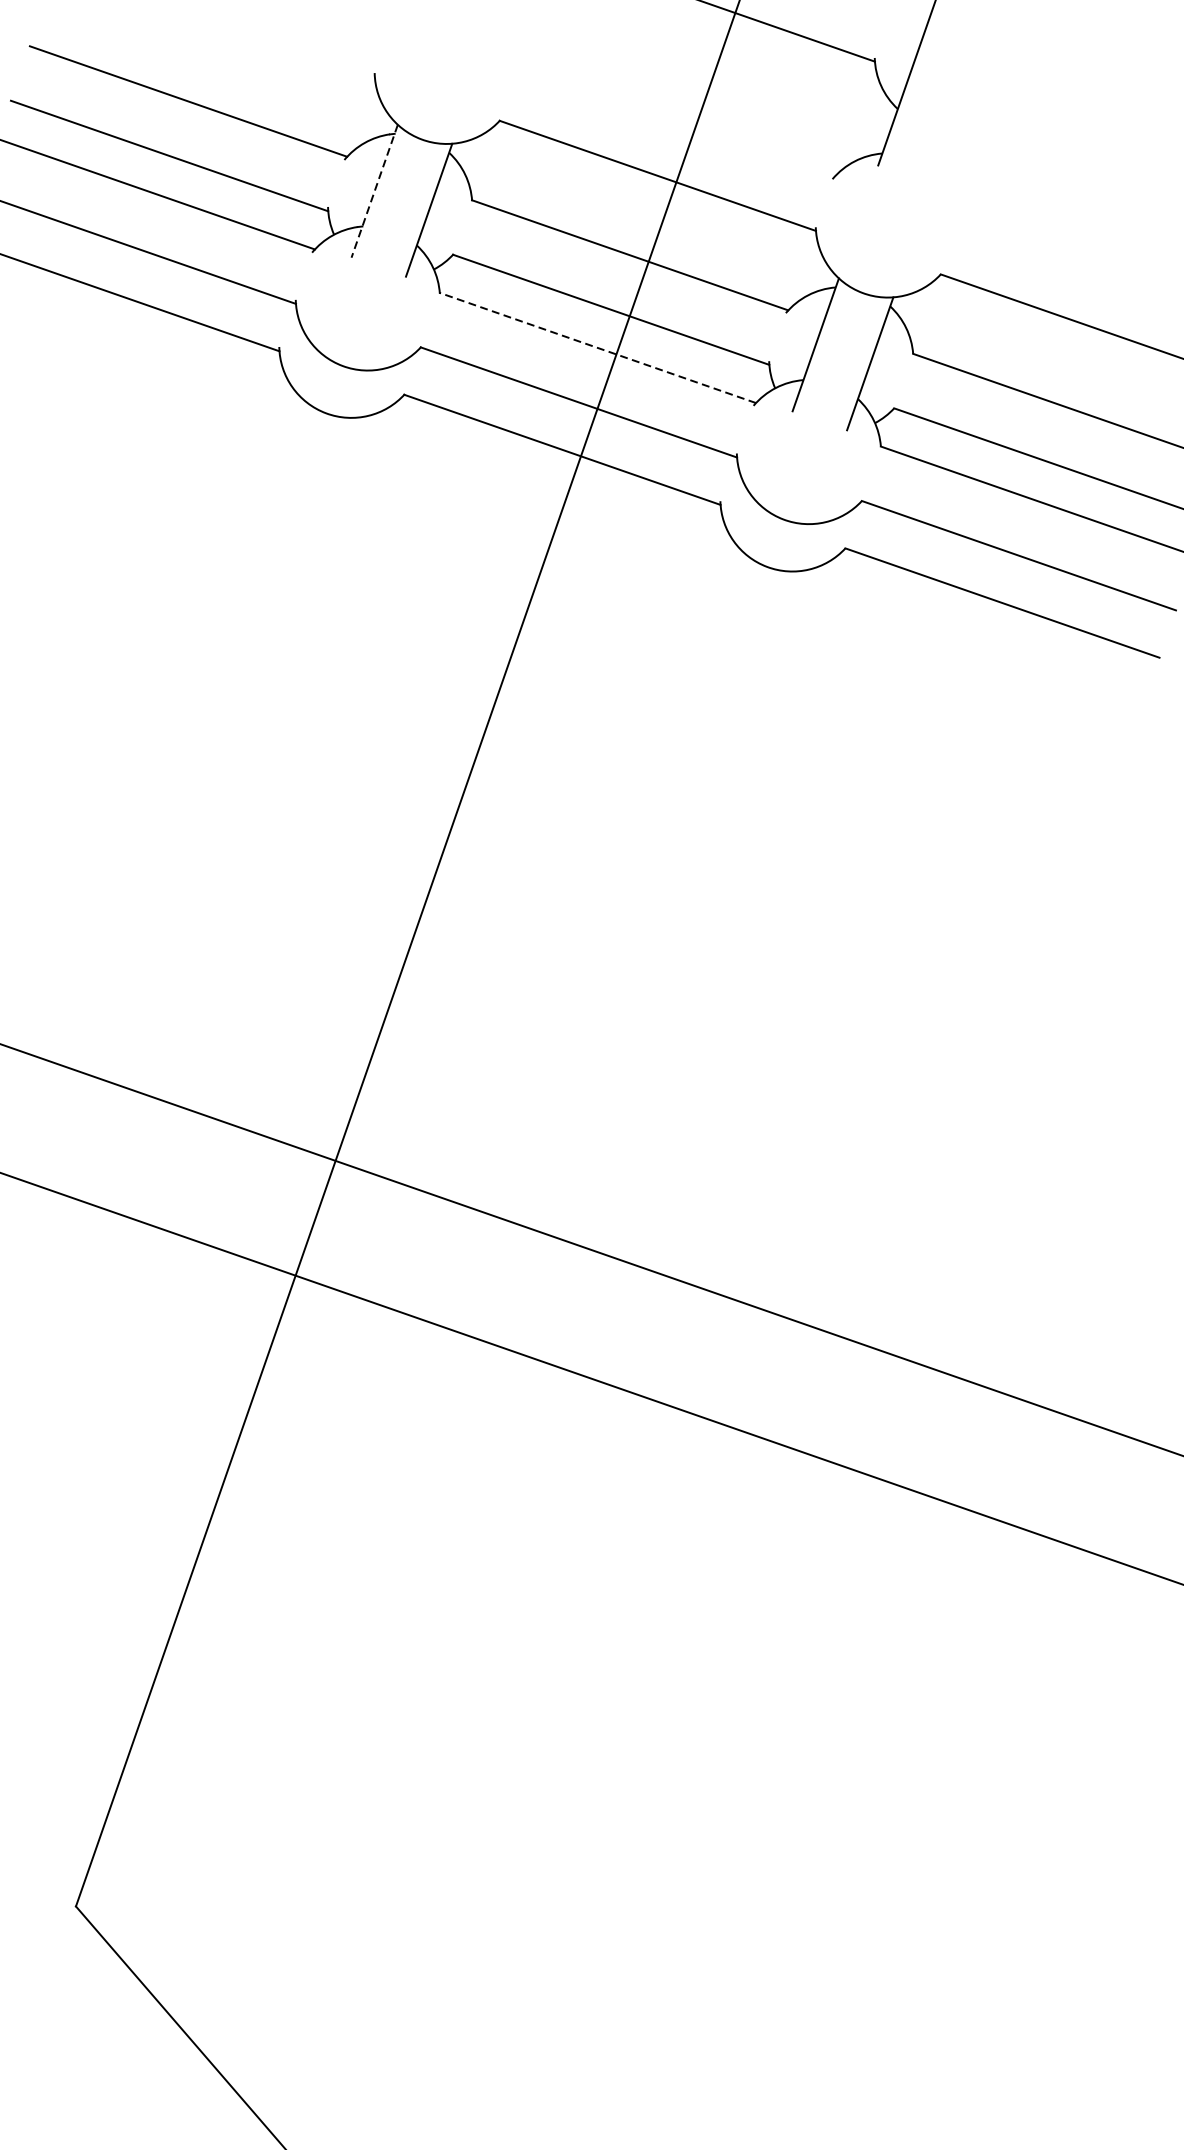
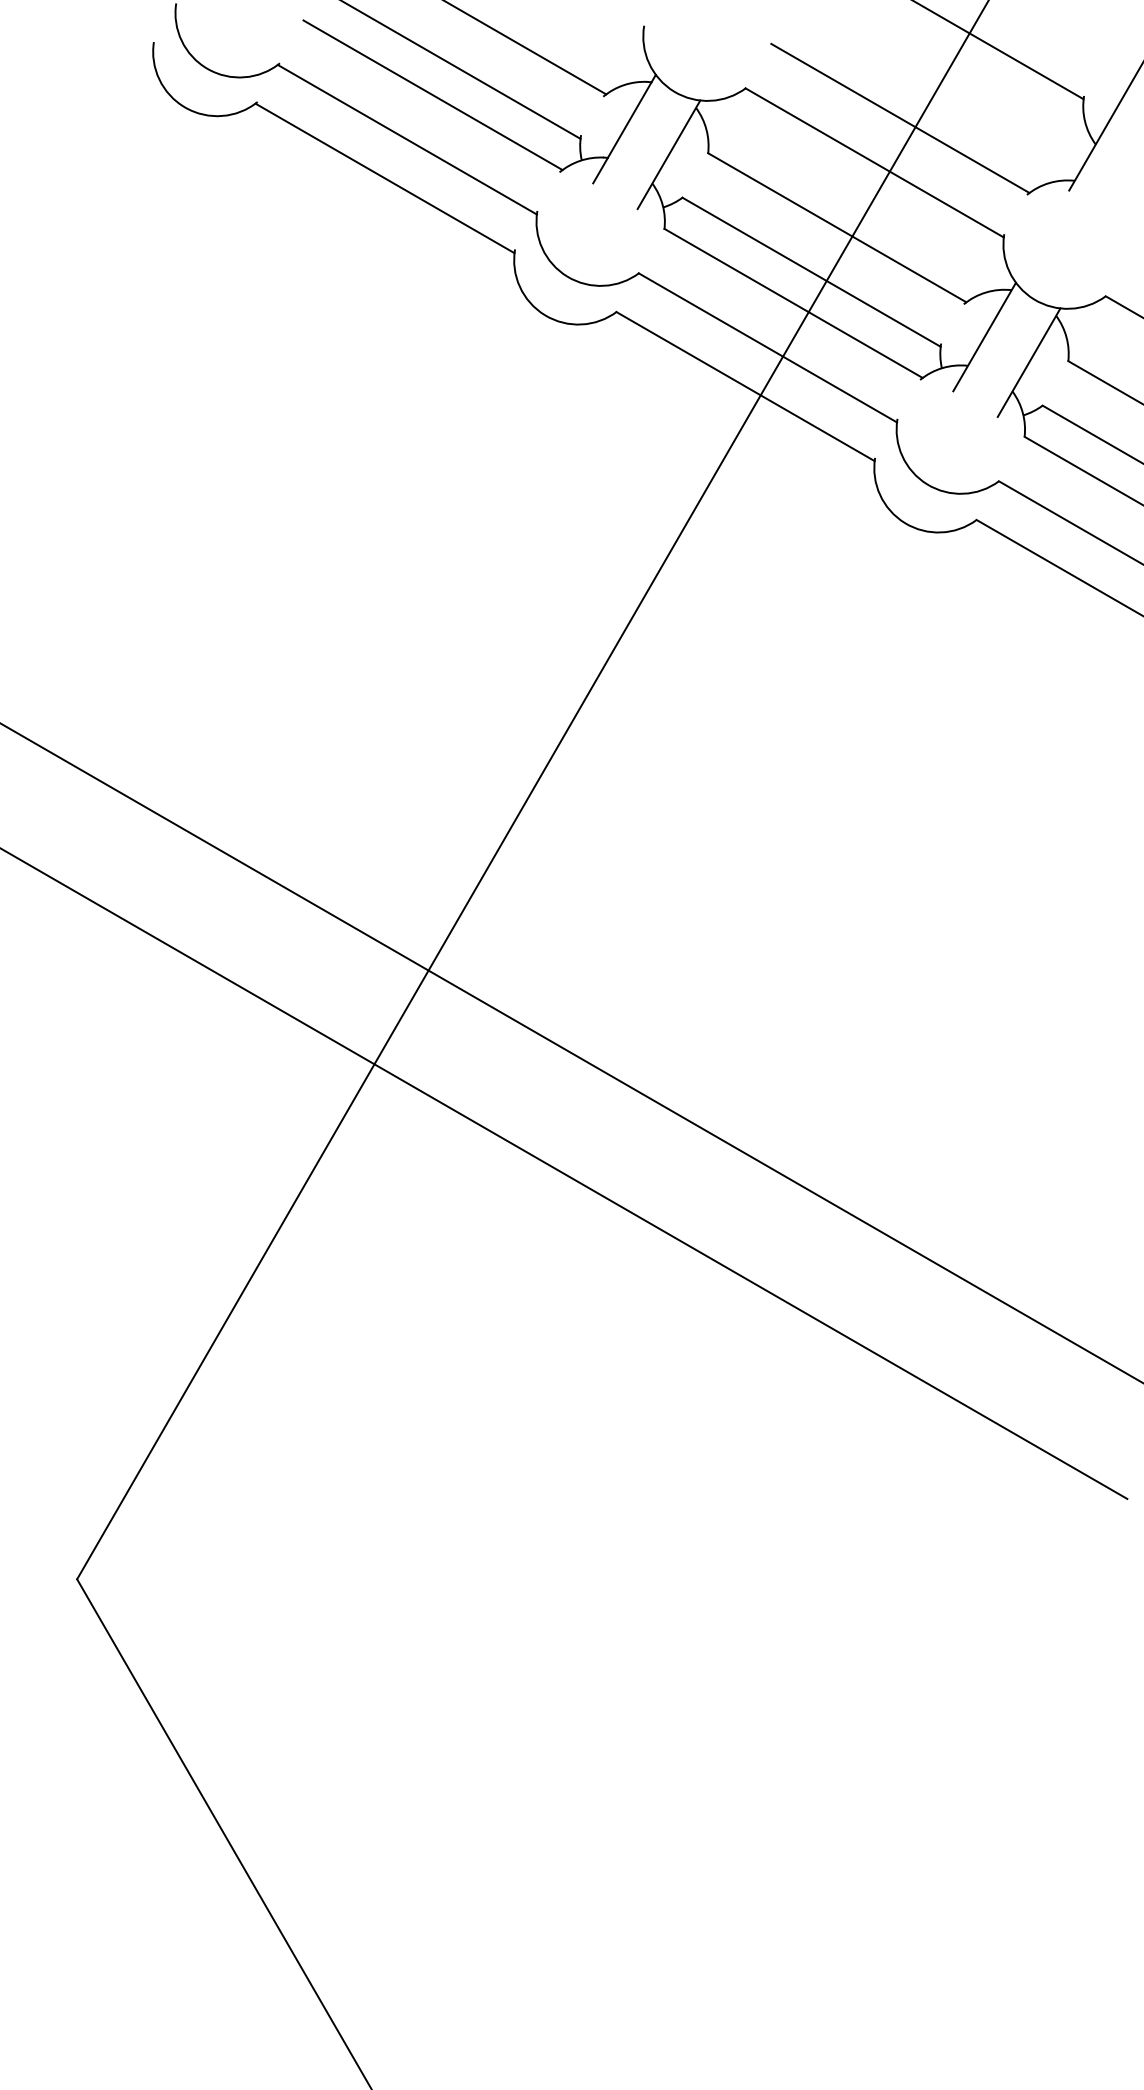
line: (676, 120) -> (900, 117), added
line: (374, 191) -> (624, 129), dashed -> solid
line: (597, 348) -> (793, 303), dashed -> solid

